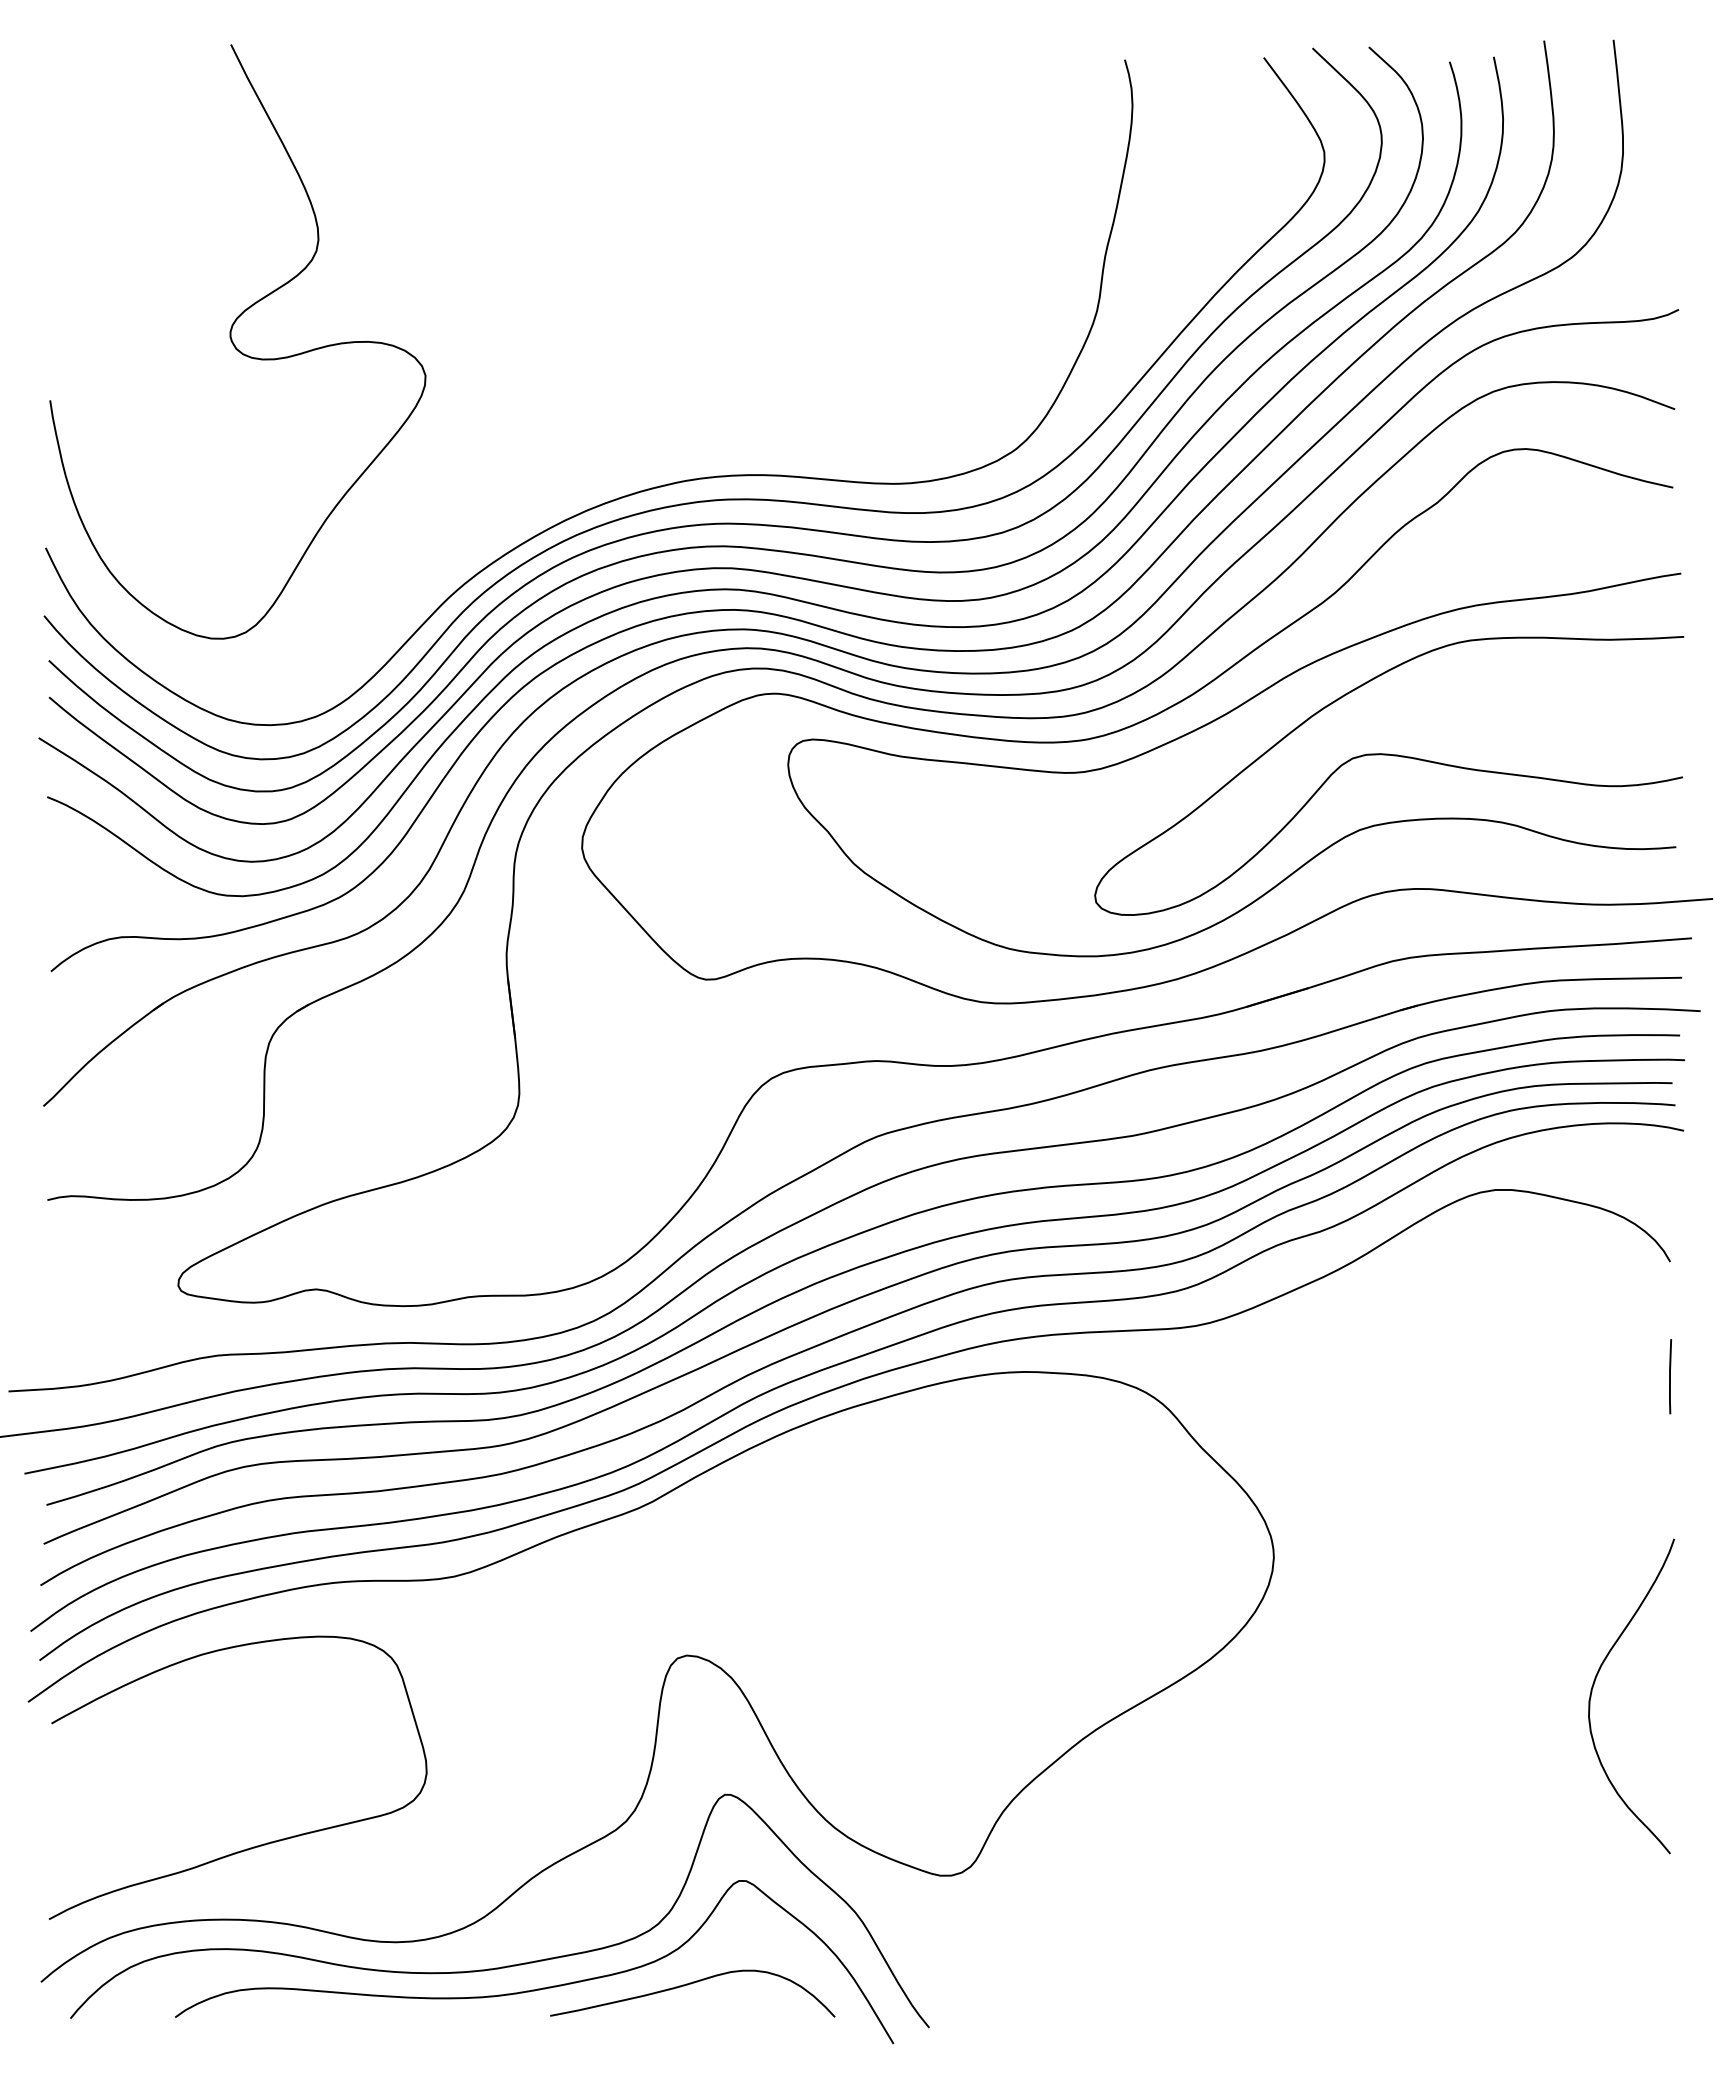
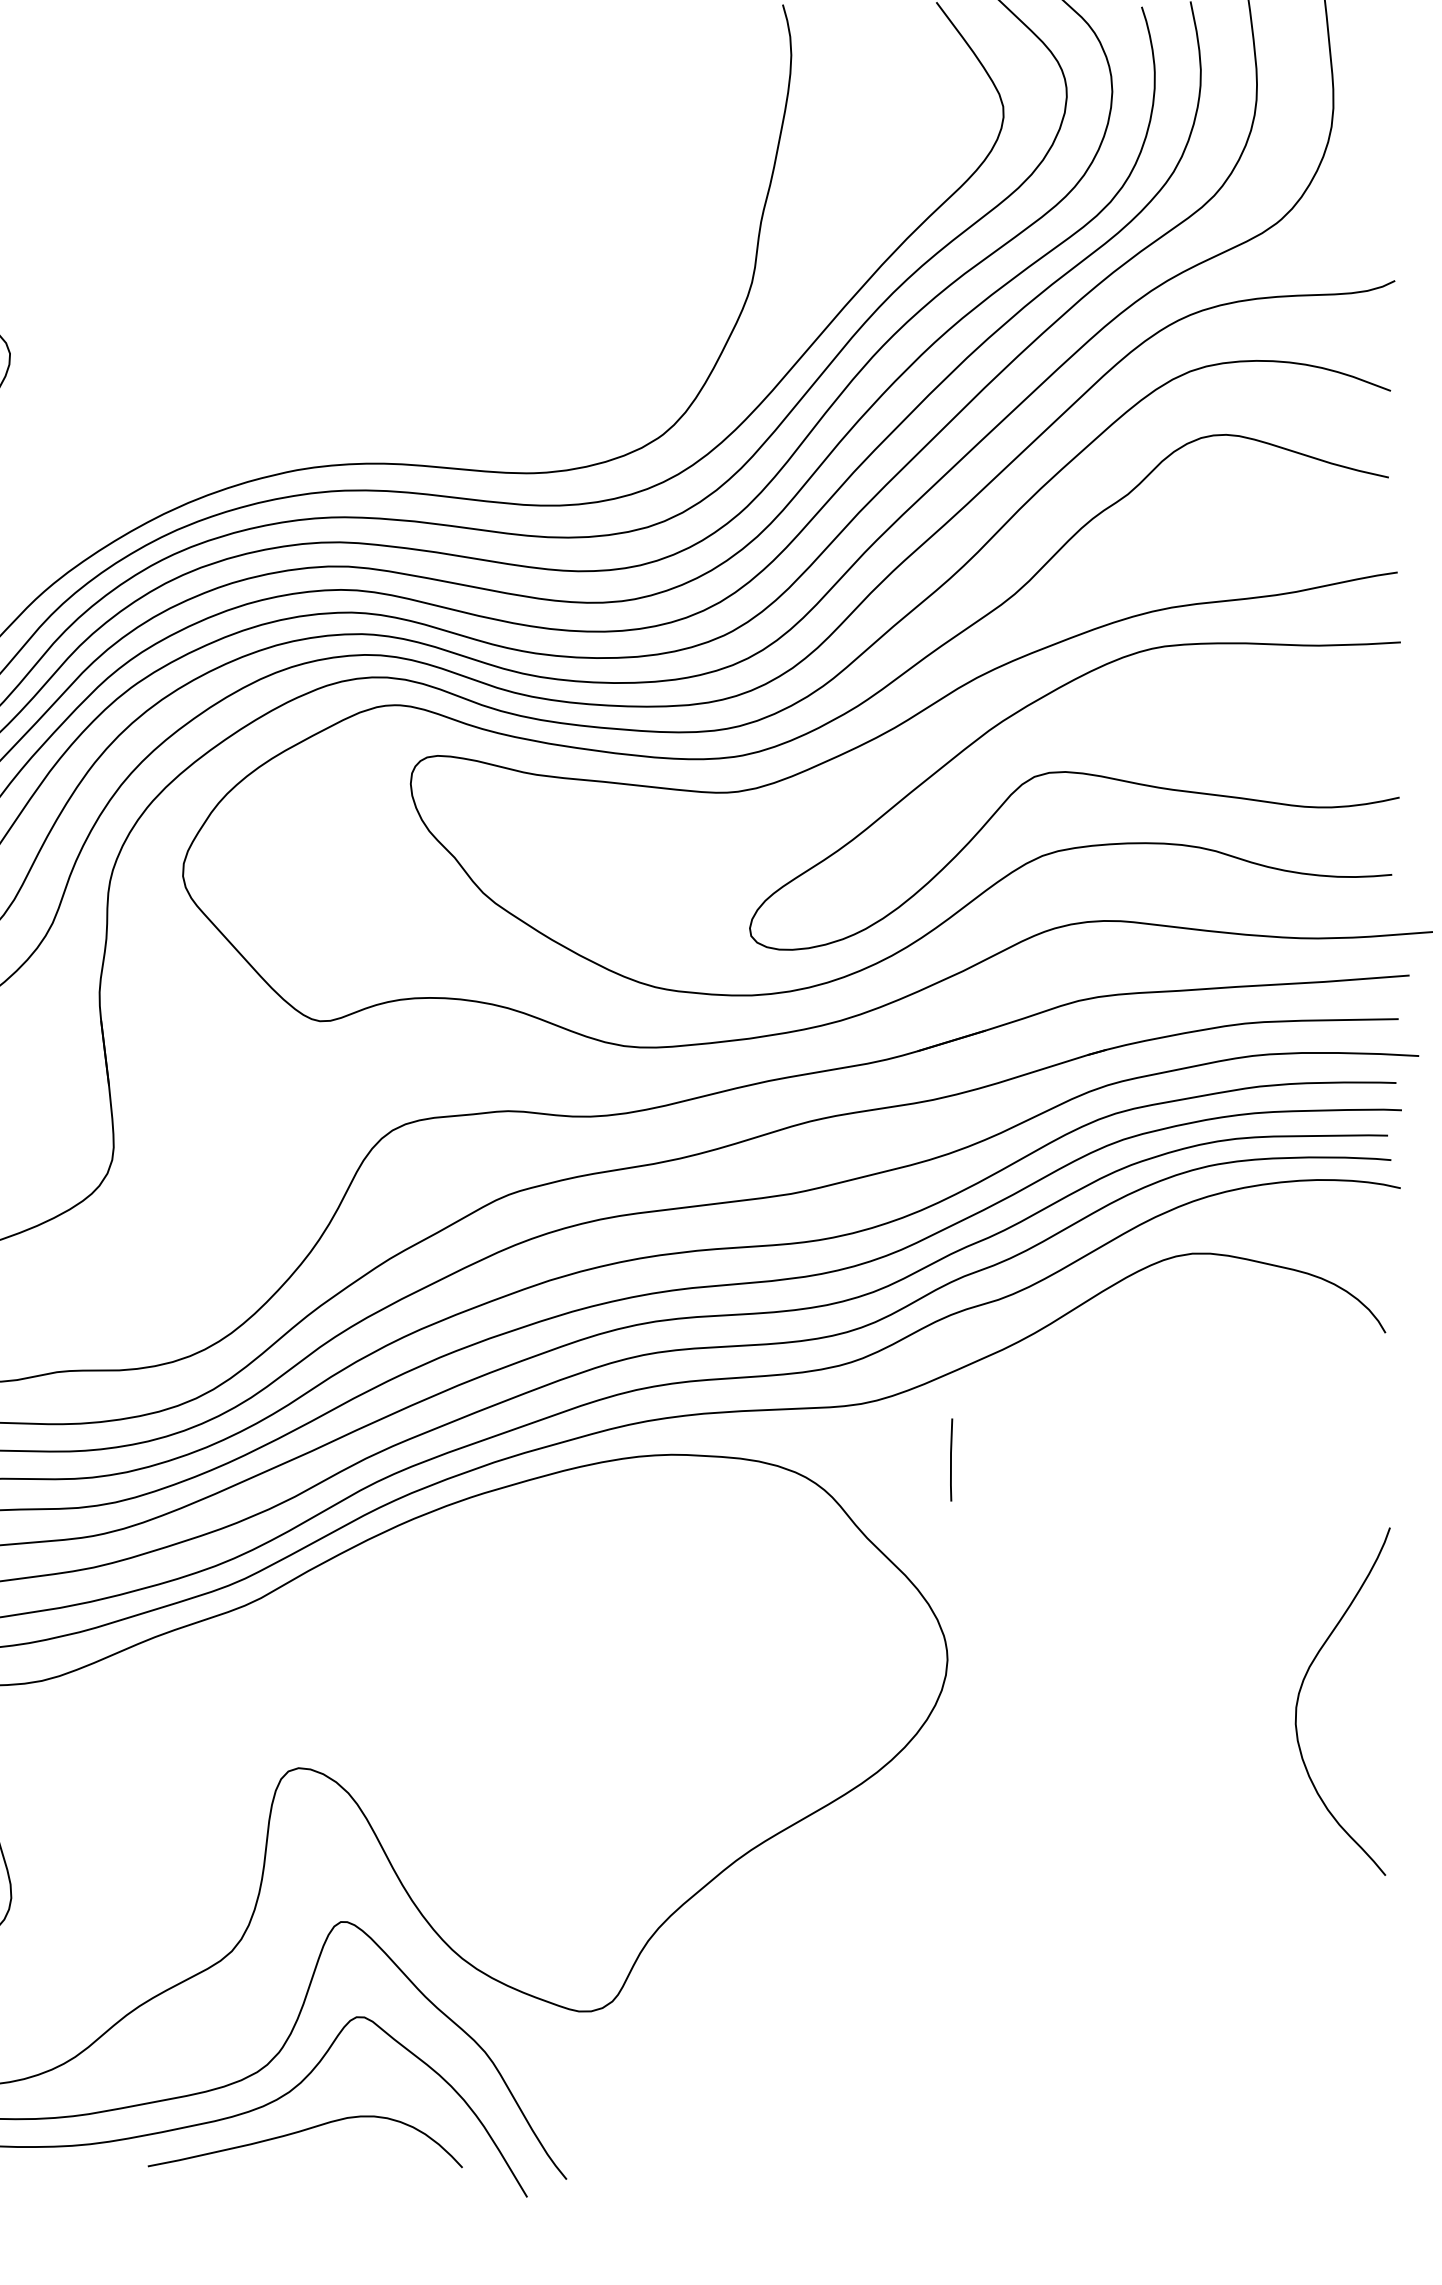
line: (1670, 1376) -> (951, 1459), moved
curve: (1594, 1685) -> (1301, 1689), moved

